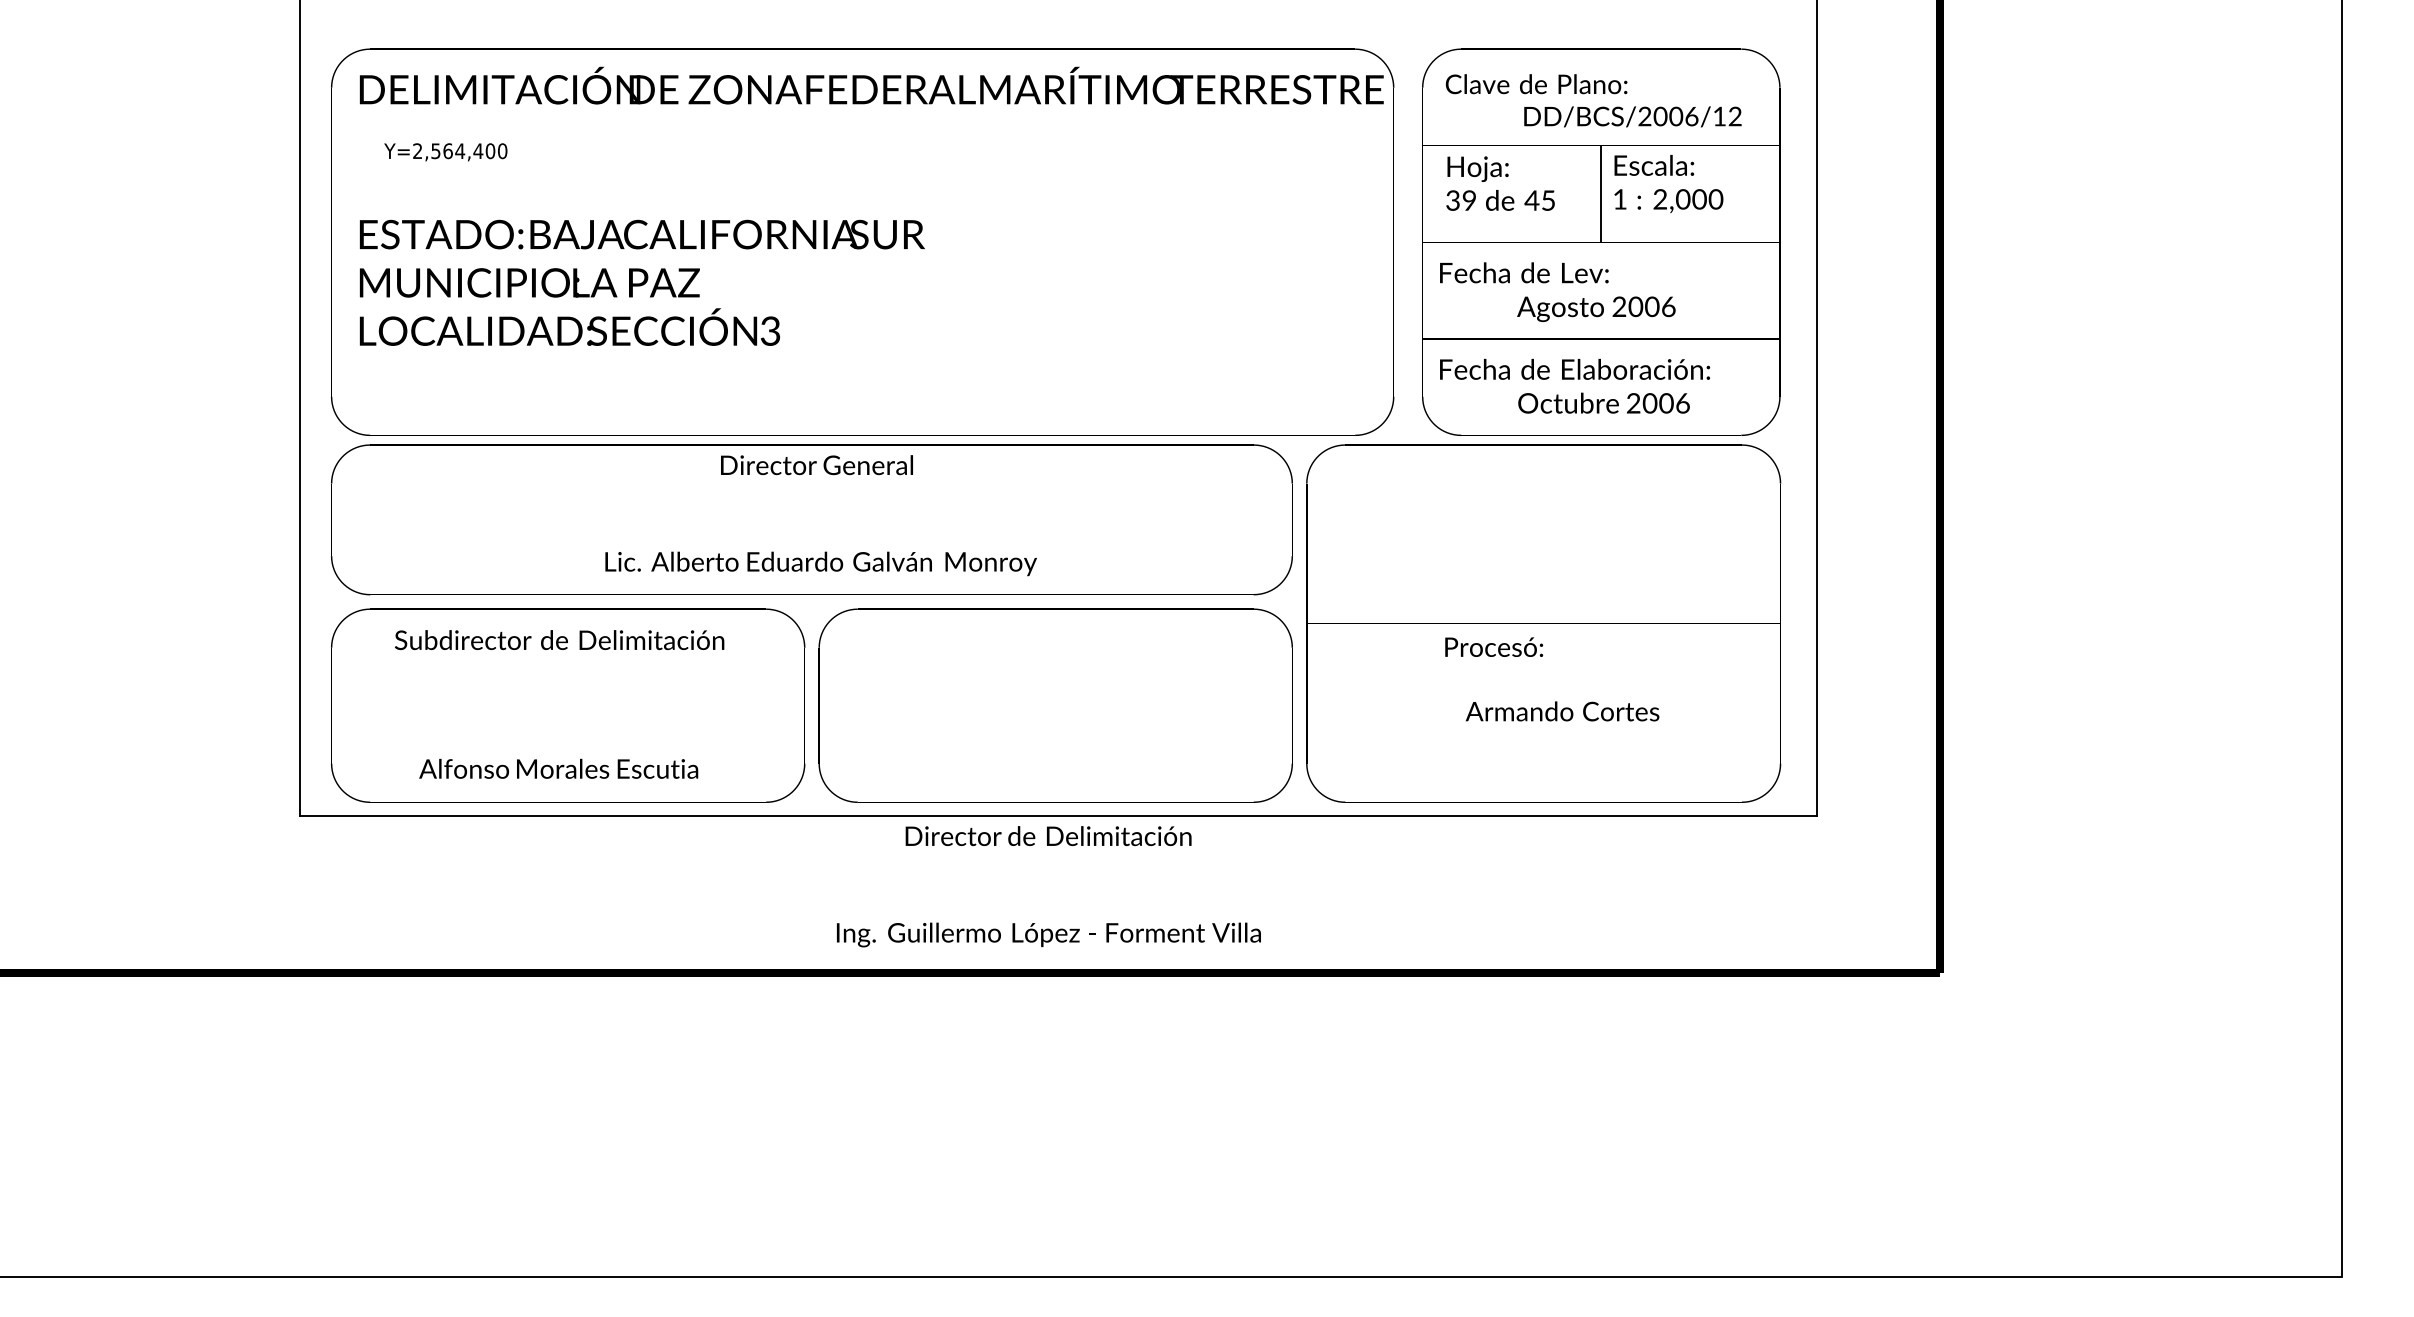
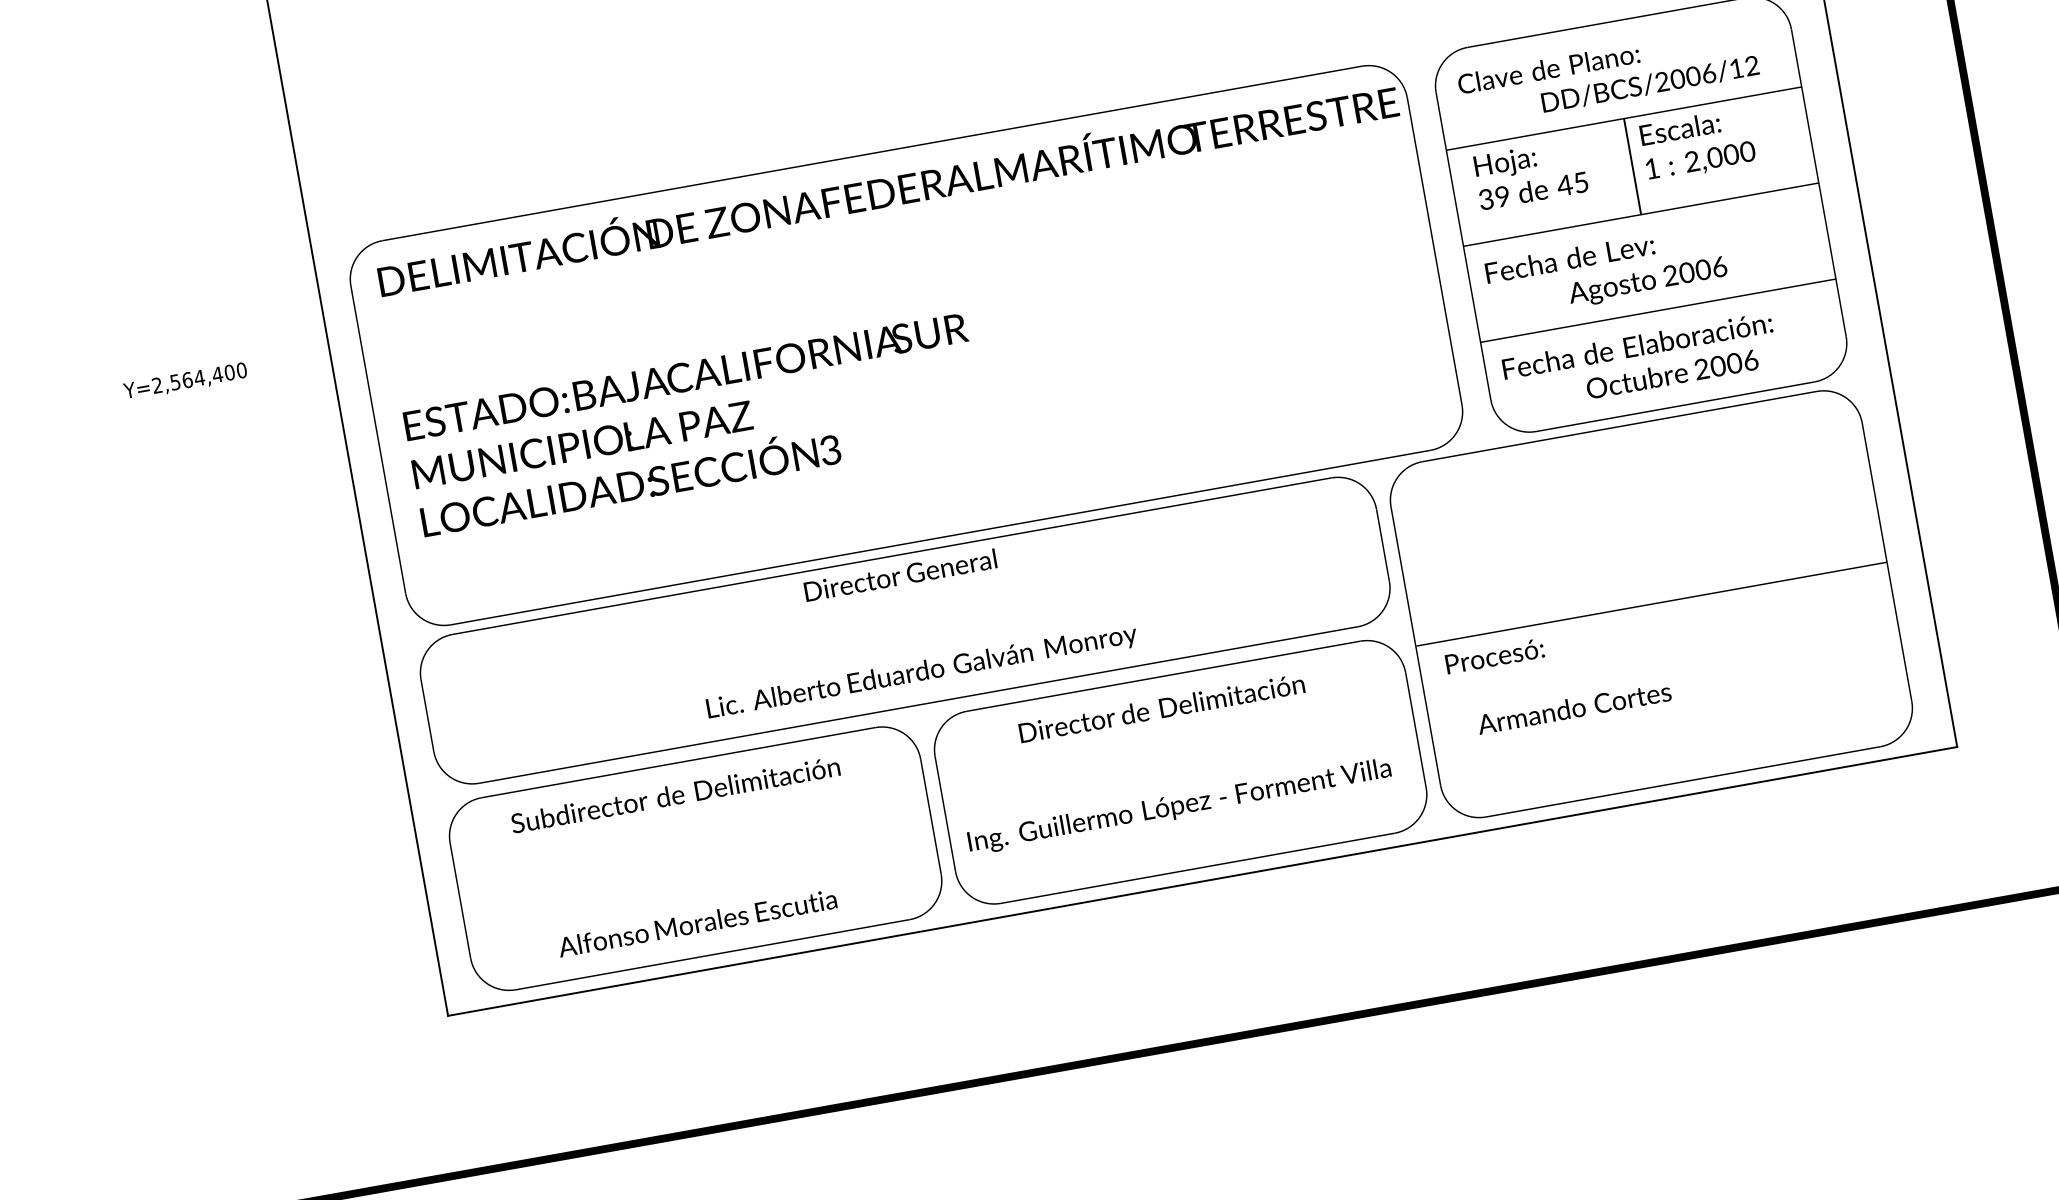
text: (445, 152) -> (185, 381), moved
text: (1552, 679) -> (1558, 678), moved
text: (1048, 886) -> (1170, 758), moved

